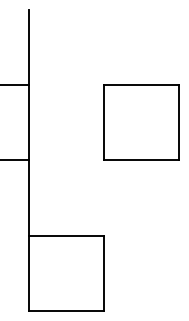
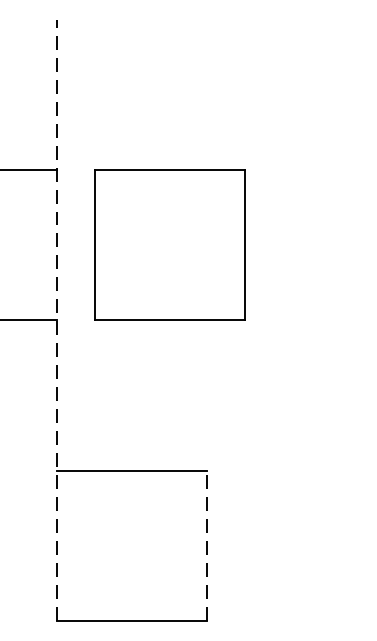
part: (141, 122) -> (170, 244), moved
line: (28, 160) -> (56, 320), solid -> dashed
line: (103, 273) -> (206, 546), solid -> dashed

